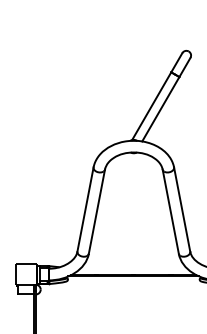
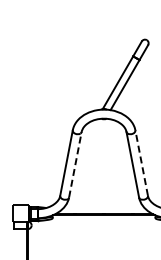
line: (181, 208) -> (141, 162), solid -> dashed
line: (97, 211) -> (75, 164), solid -> dashed

